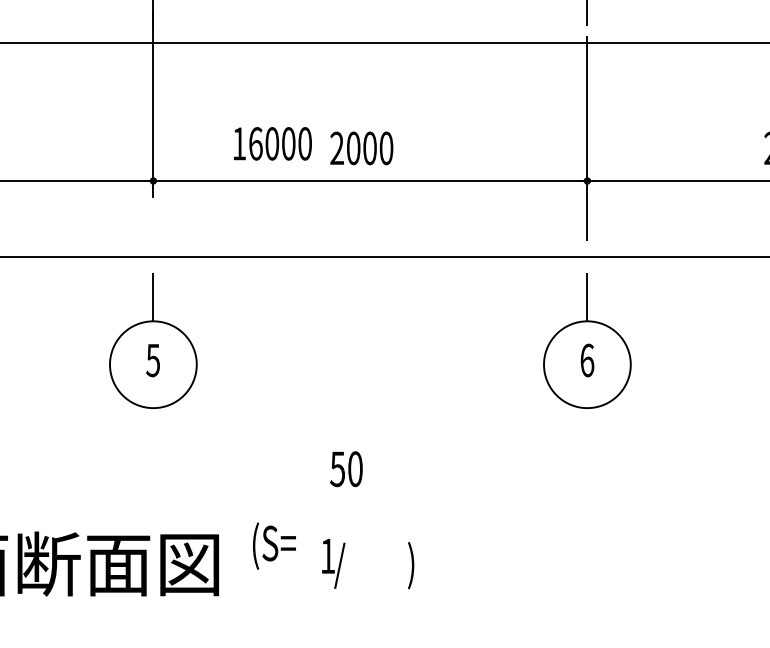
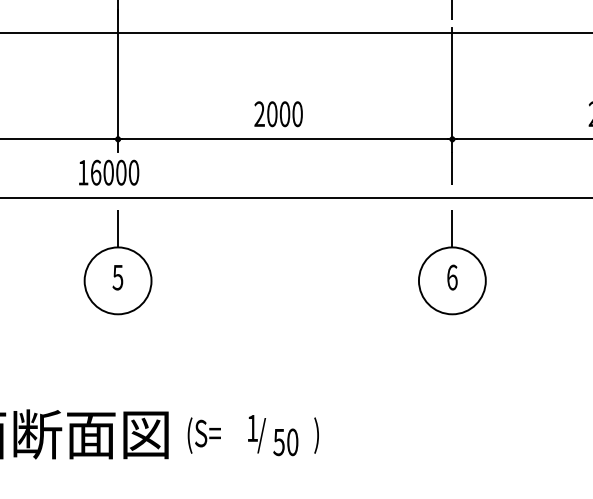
text: (273, 143) -> (109, 172), moved
text: (346, 469) -> (285, 442), moved
text: (273, 545) -> (203, 435), moved

